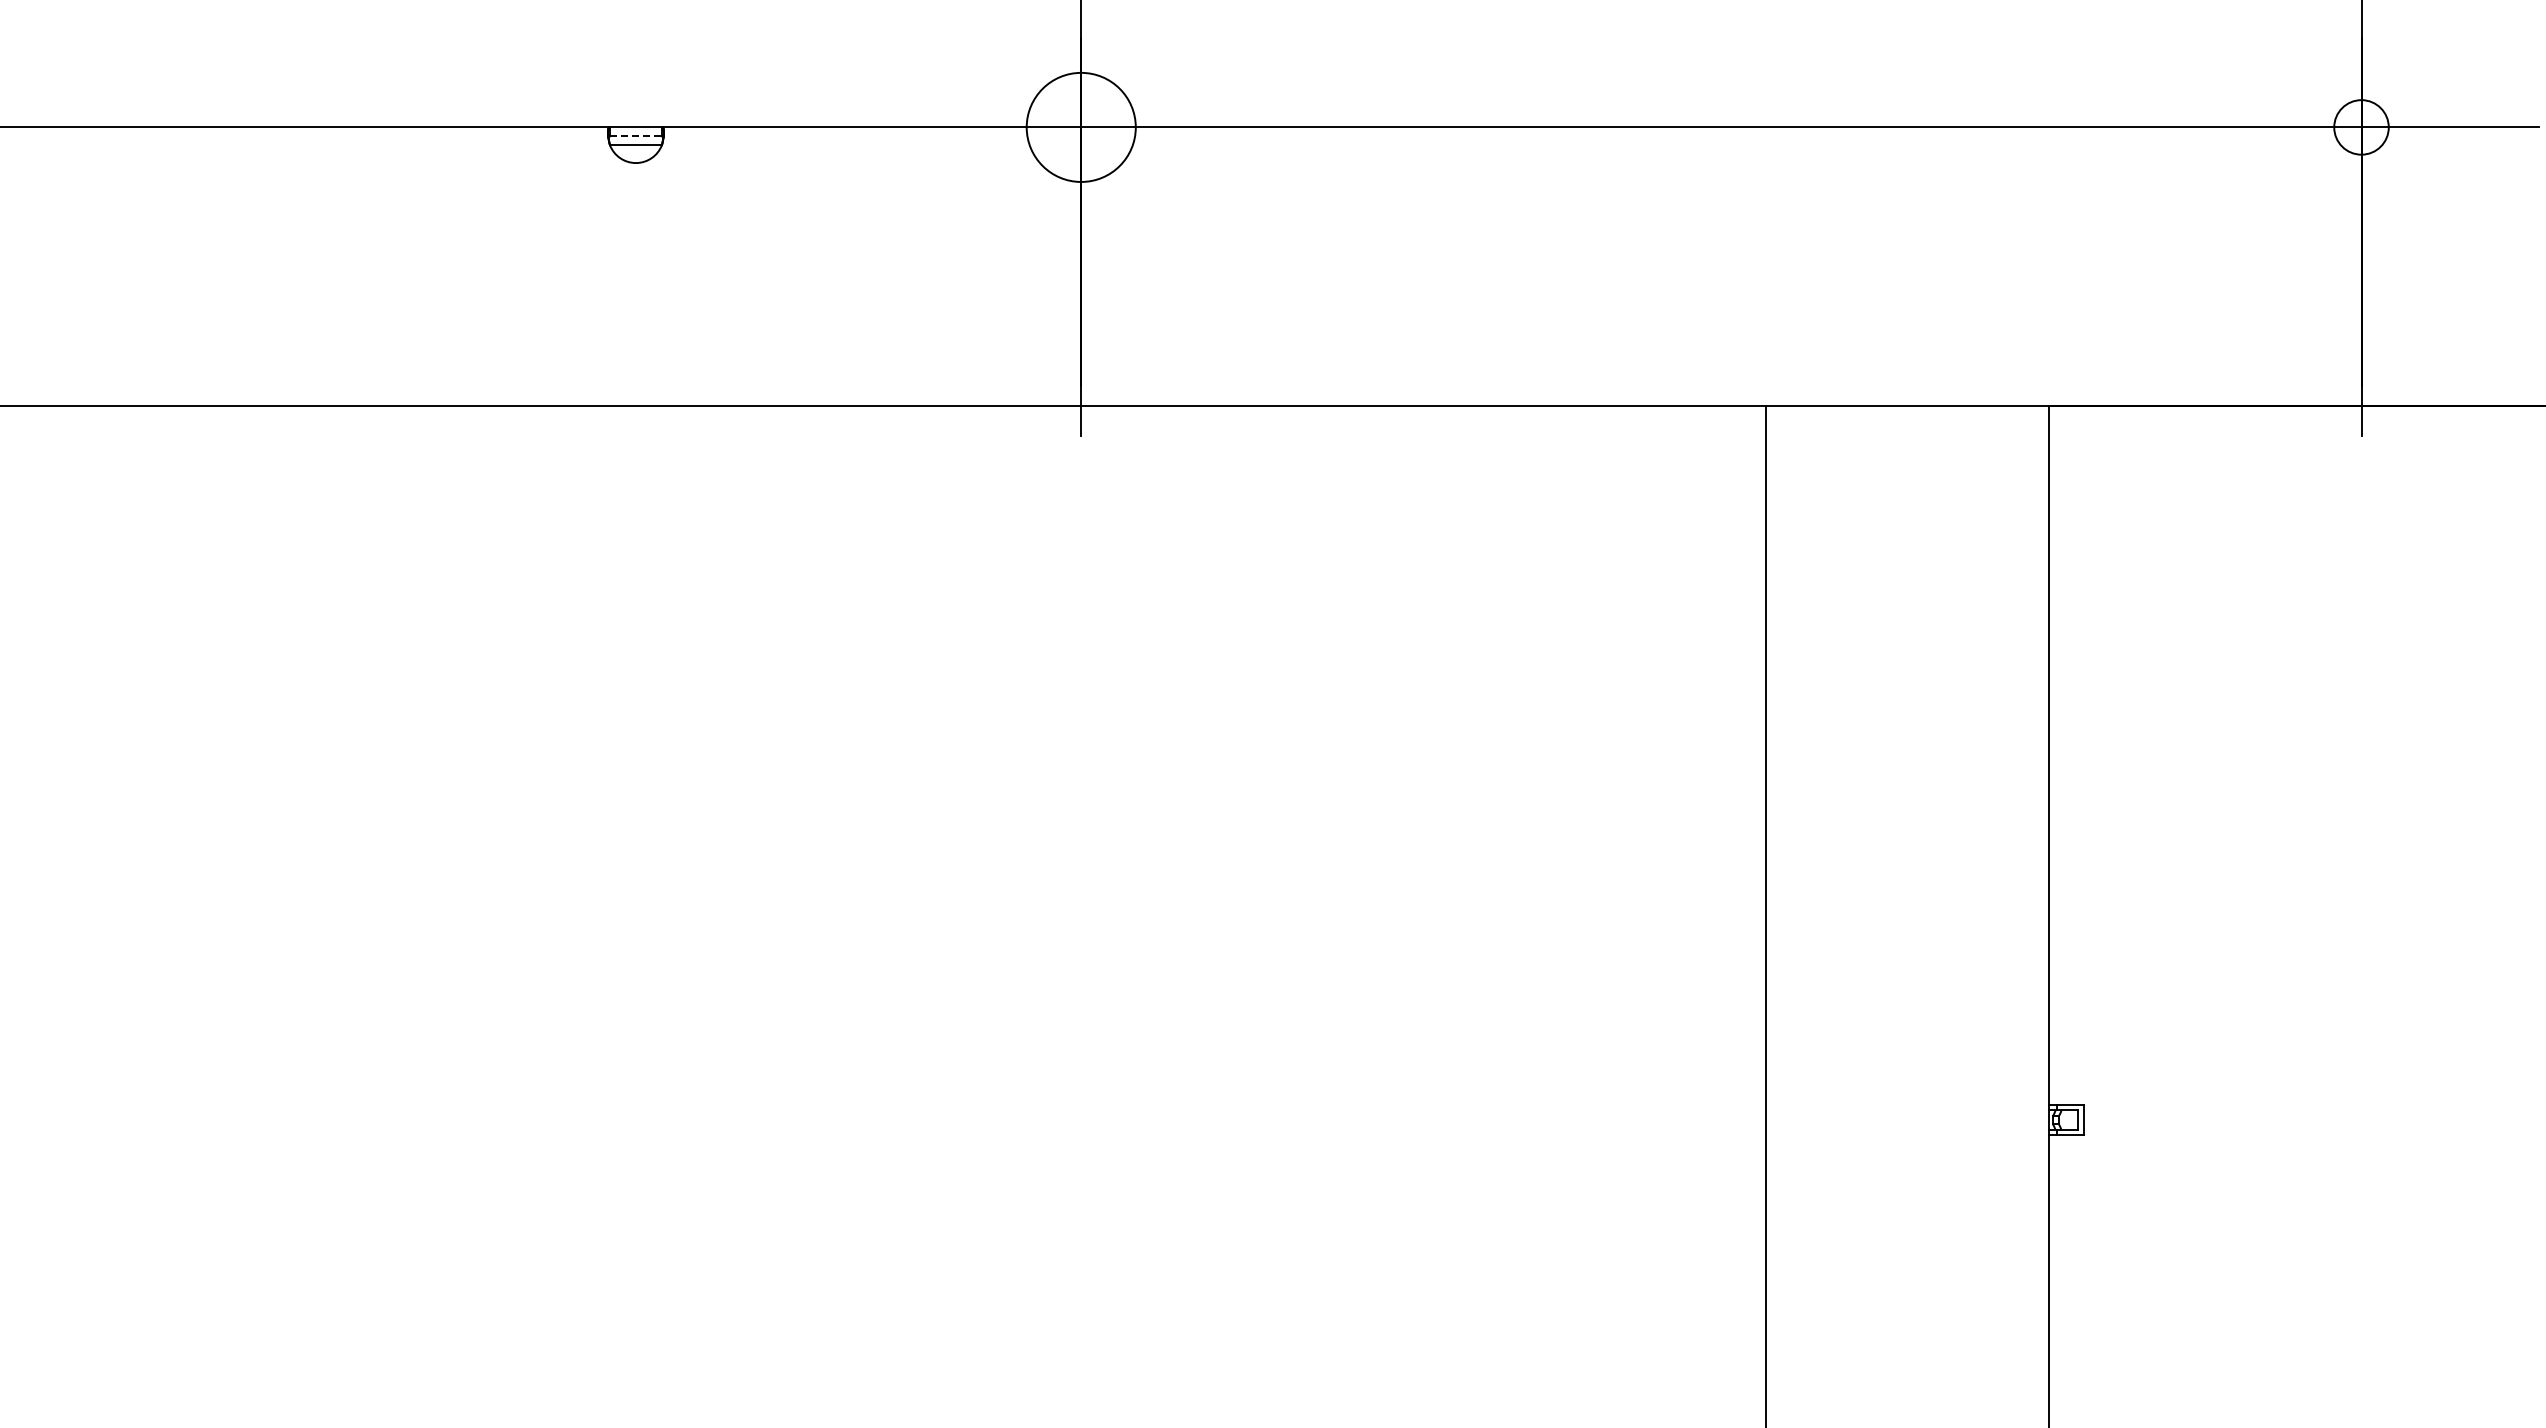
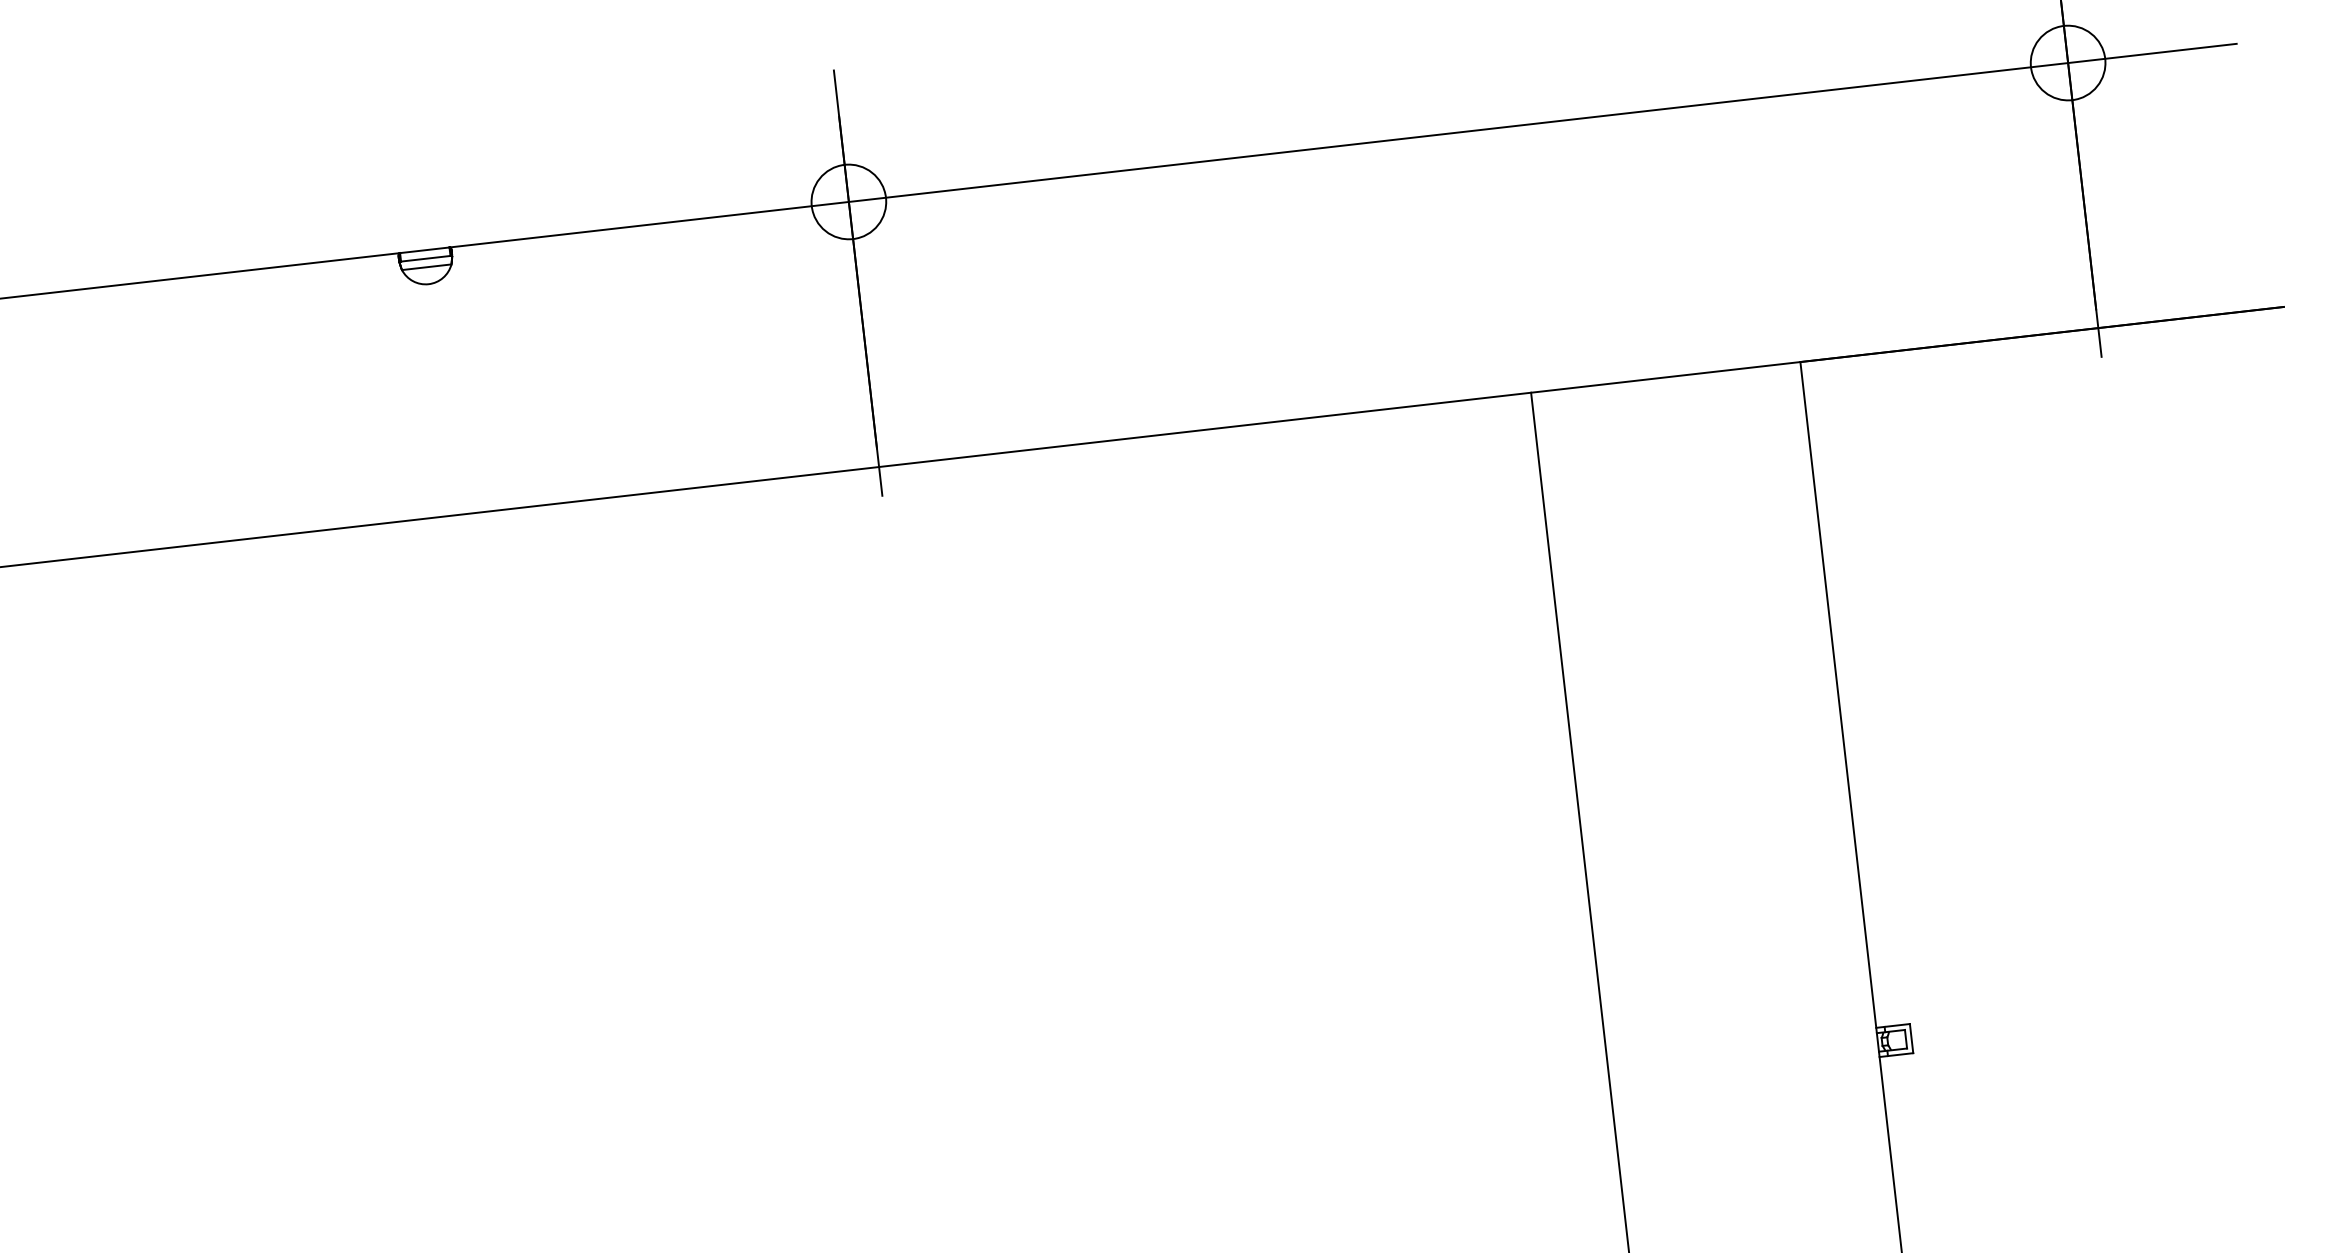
circle: (1081, 127) -> (849, 202), size x0.71
circle: (2361, 127) -> (2068, 63), size x1.43
line: (635, 136) -> (425, 258), dashed -> solid

